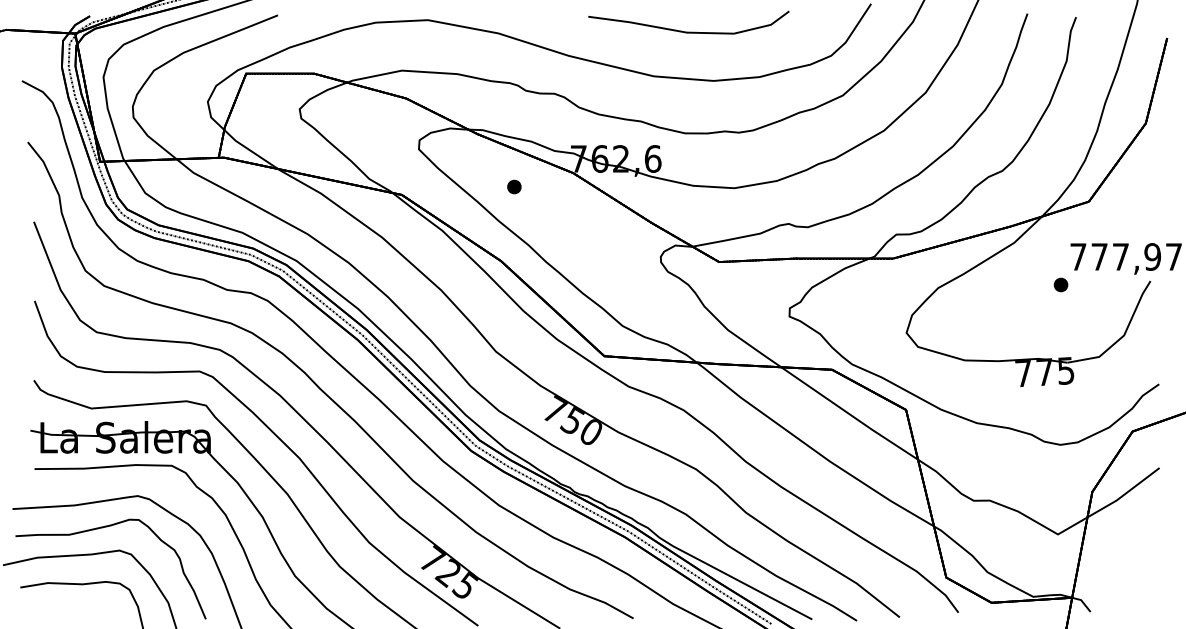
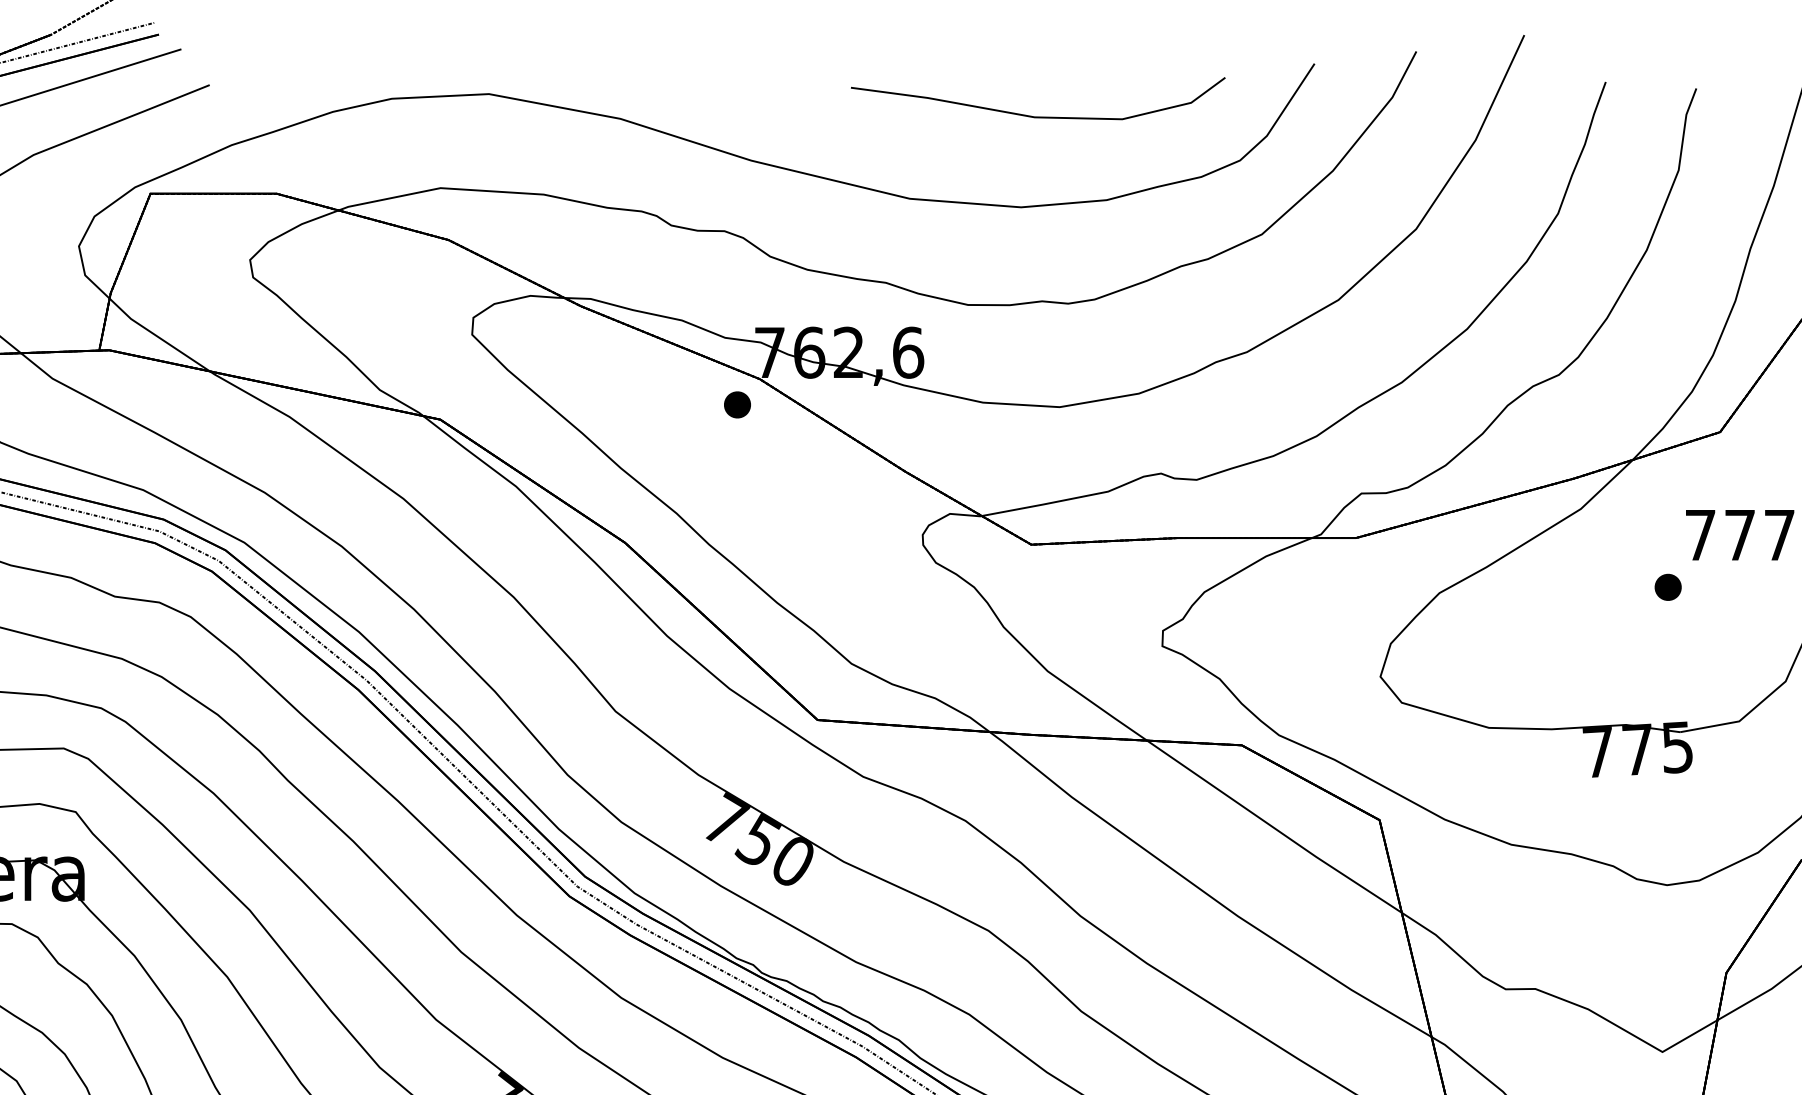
curve: (688, 31) -> (1037, 115), moved
part: (514, 186) -> (737, 403), moved

